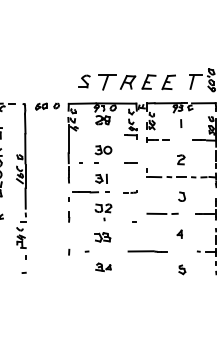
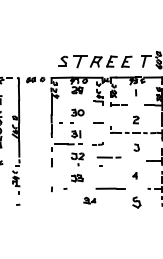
line: (161, 213) -> (108, 157), moved
part: (103, 267) -> (89, 200), moved
part: (181, 269) -> (136, 202), size x1.6

